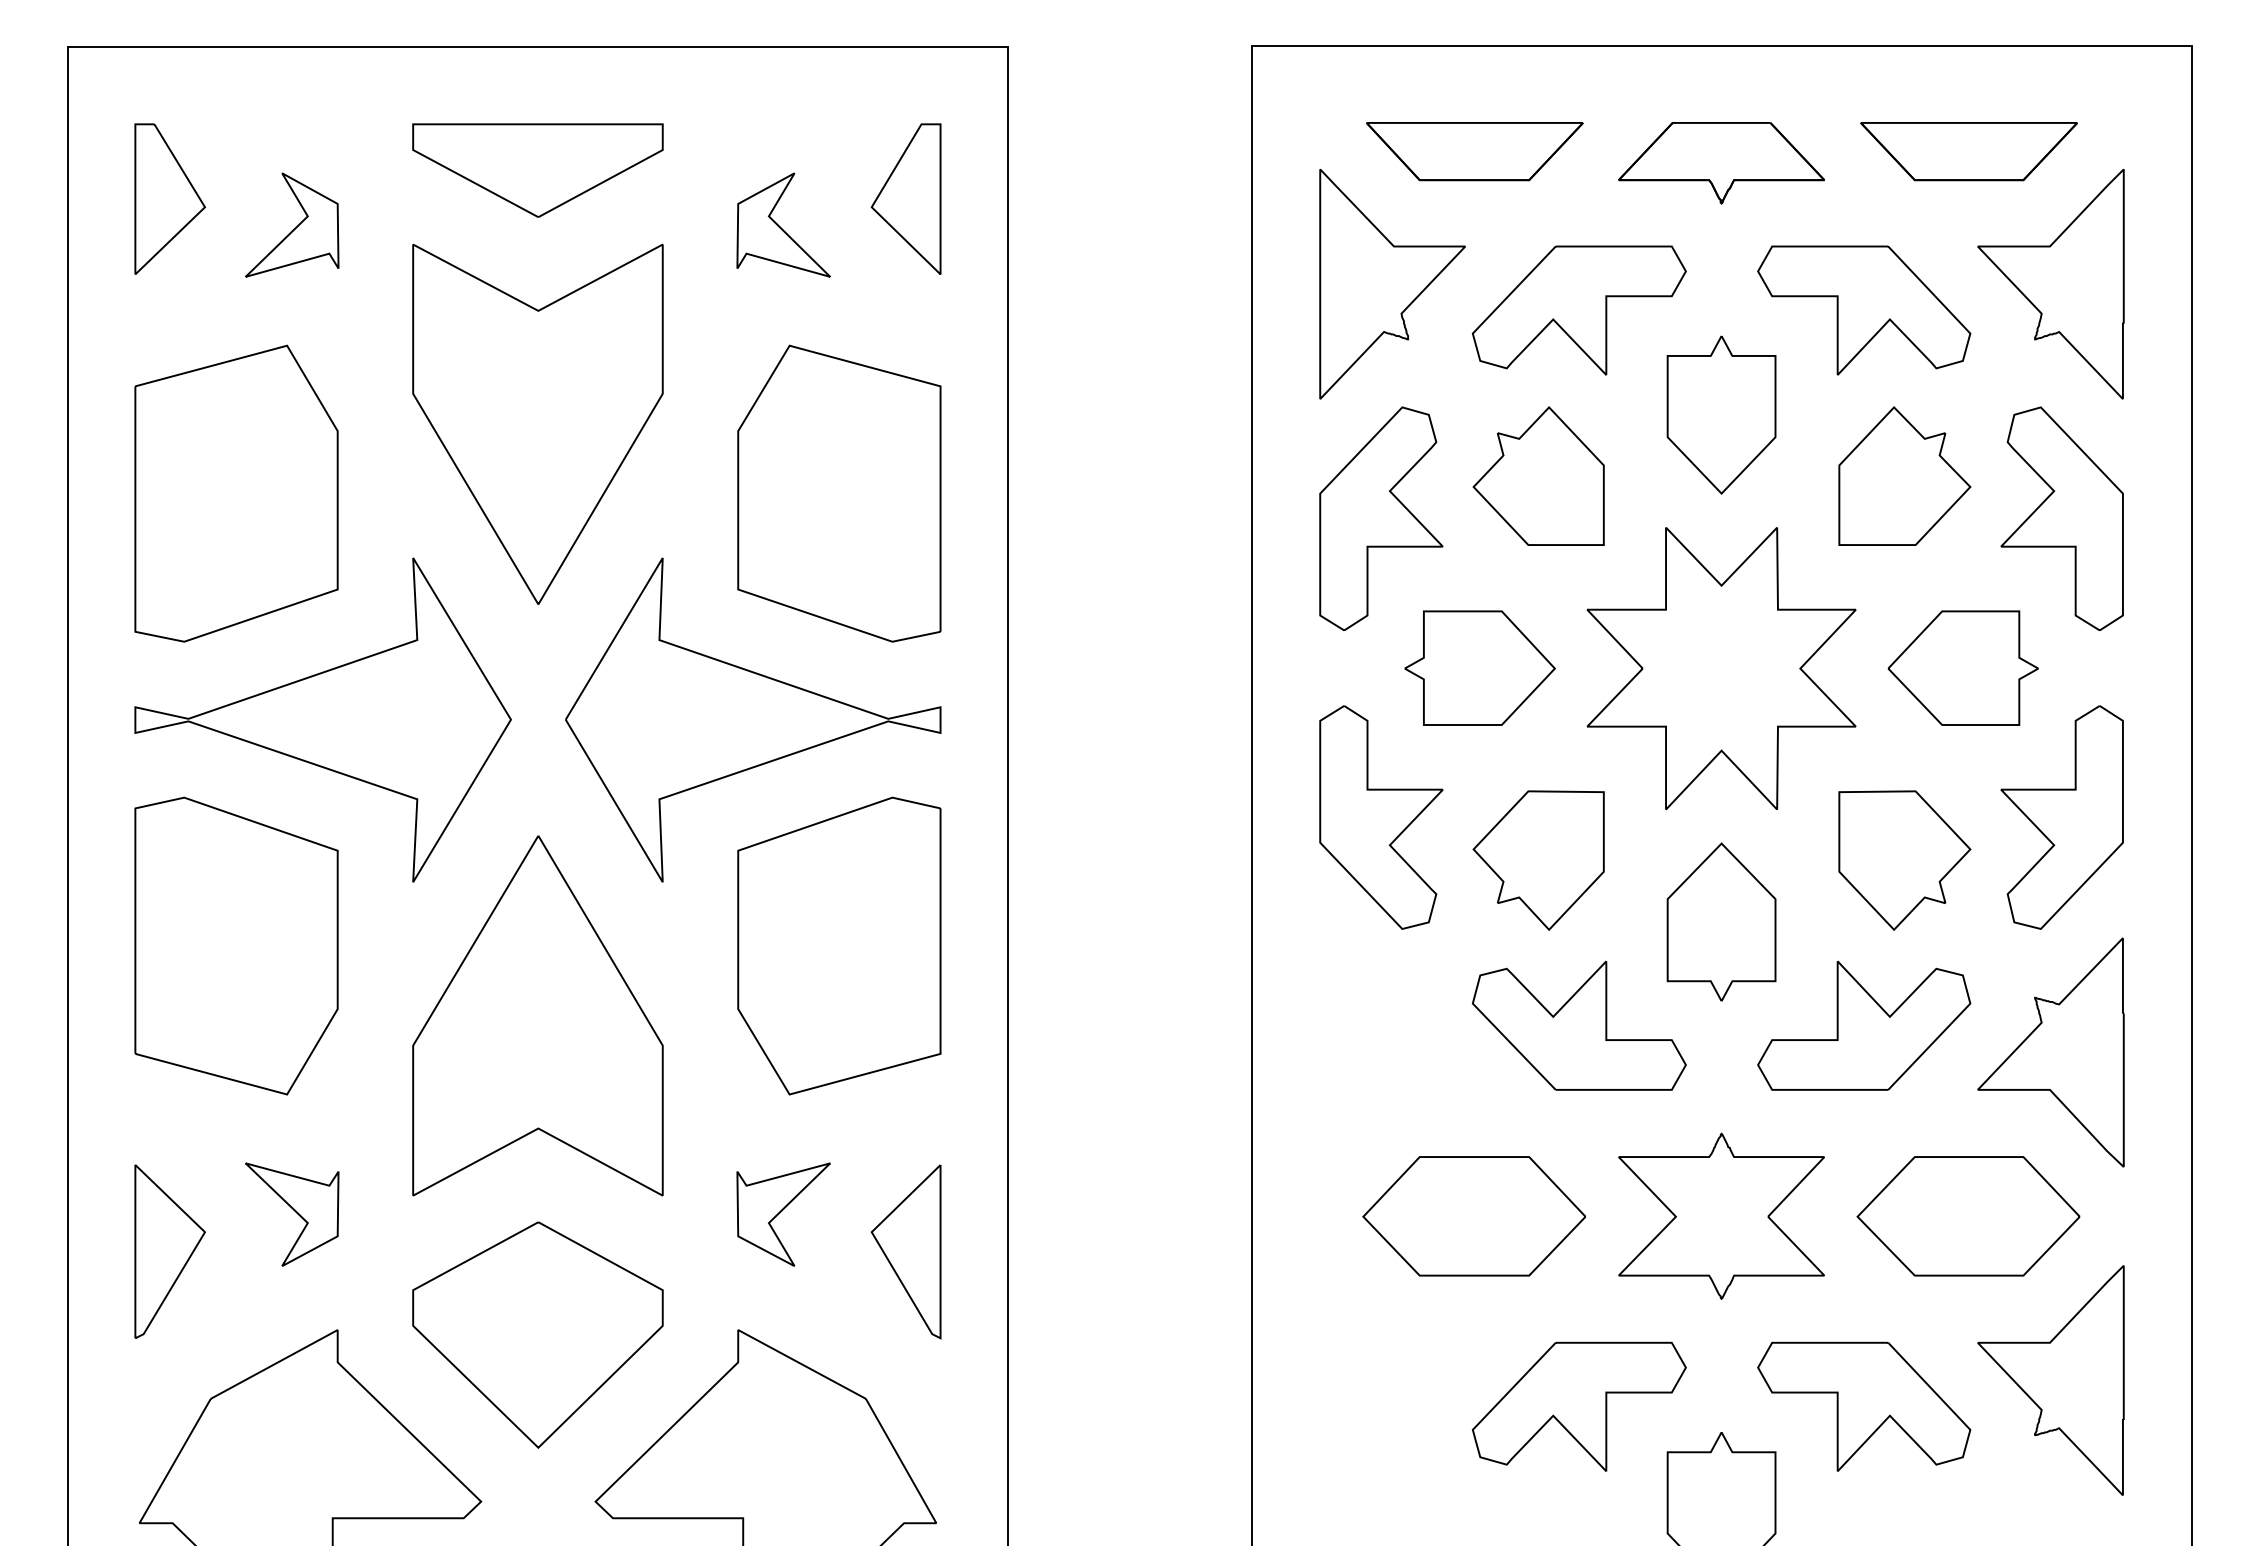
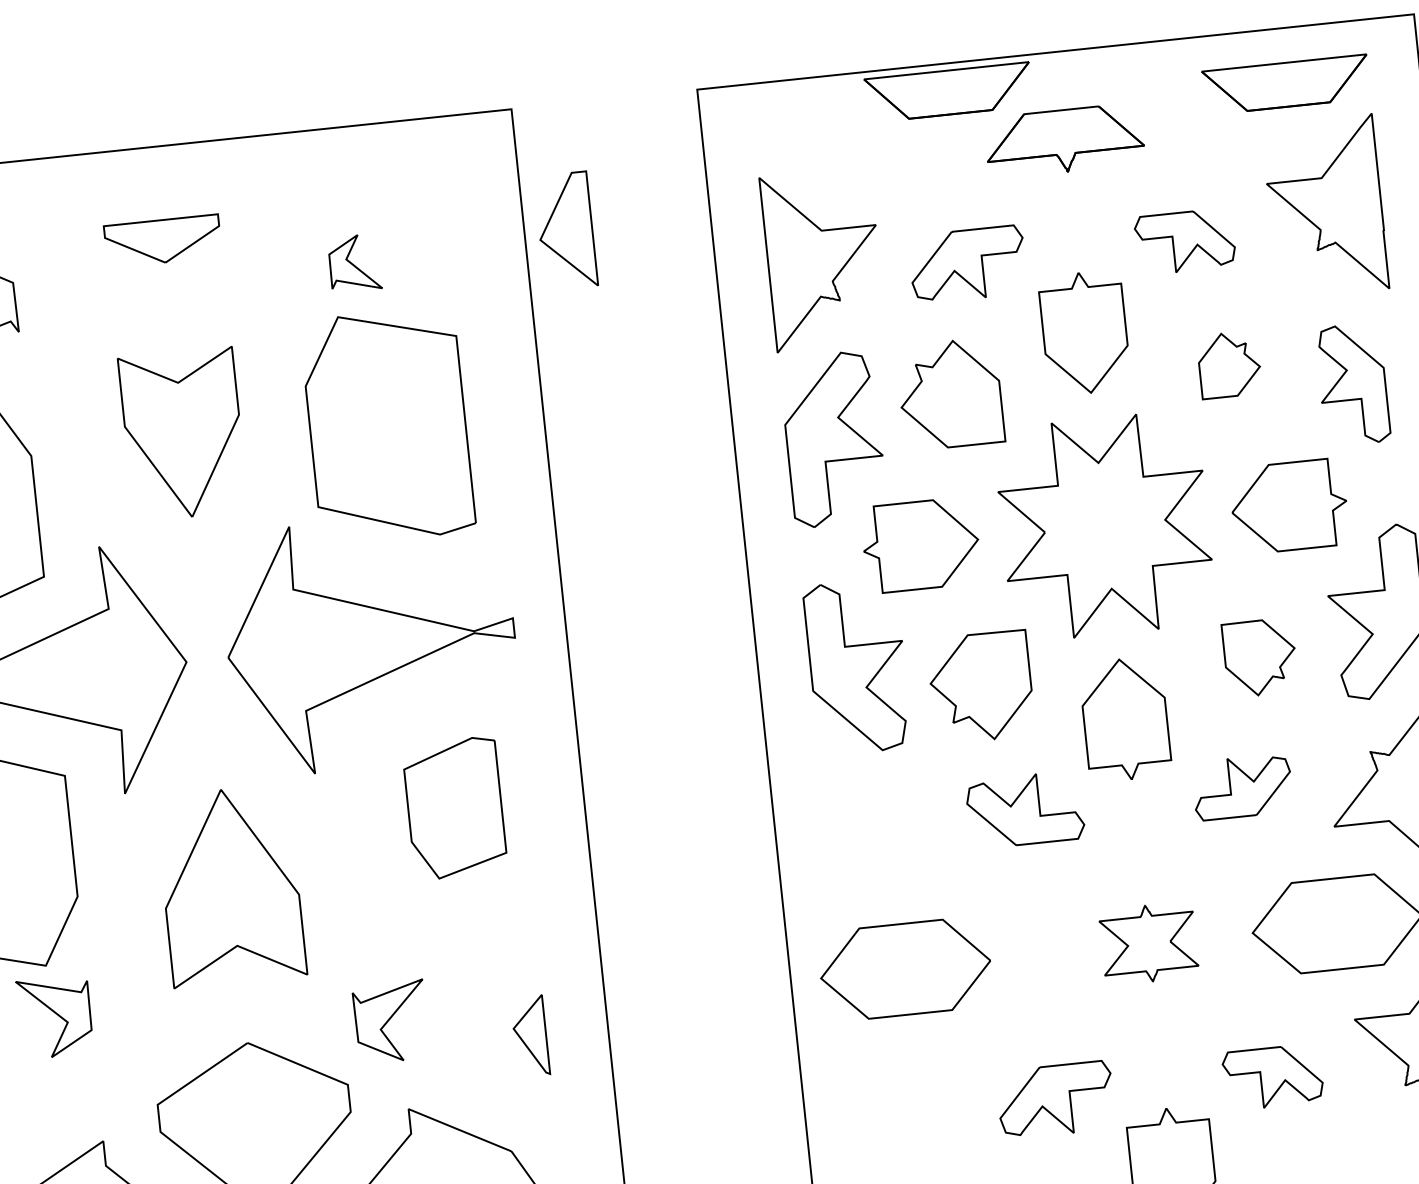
part: (1474, 151) -> (948, 92), moved
part: (1968, 151) -> (1286, 84), moved
part: (537, 170) -> (162, 241), size x0.6
part: (905, 198) -> (565, 230), moved
part: (783, 224) -> (354, 262), size x0.7
part: (1578, 310) -> (967, 264), size x0.7
part: (1864, 310) -> (1185, 241), size x0.6
part: (537, 423) -> (183, 434), size x0.6
part: (1904, 475) -> (1229, 364), size x0.6
part: (839, 493) -> (387, 425), moved
part: (2061, 518) -> (1352, 384), size x0.7
part: (1904, 860) -> (1259, 657), size x0.7
part: (839, 945) -> (455, 807), size x0.6
part: (537, 1015) -> (230, 885), size x0.7
part: (1578, 1025) -> (1024, 809), size x0.7
part: (1864, 1025) -> (1242, 786), size x0.6
part: (292, 1214) -> (55, 1017), moved
part: (783, 1214) -> (391, 1021), moved
part: (1721, 1215) -> (1148, 943), size x0.6
part: (1473, 1216) -> (905, 969), moved
part: (905, 1251) -> (529, 1035), size x0.6
part: (1579, 1406) -> (1055, 1100), size x0.7
part: (1864, 1406) -> (1273, 1077), size x0.6

